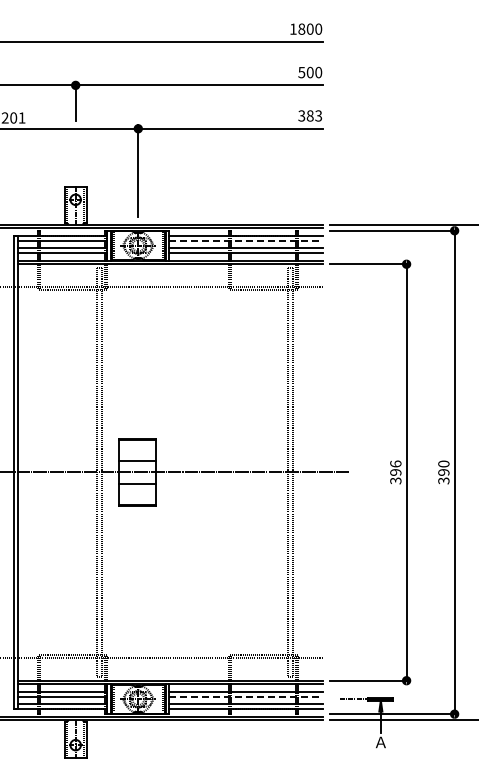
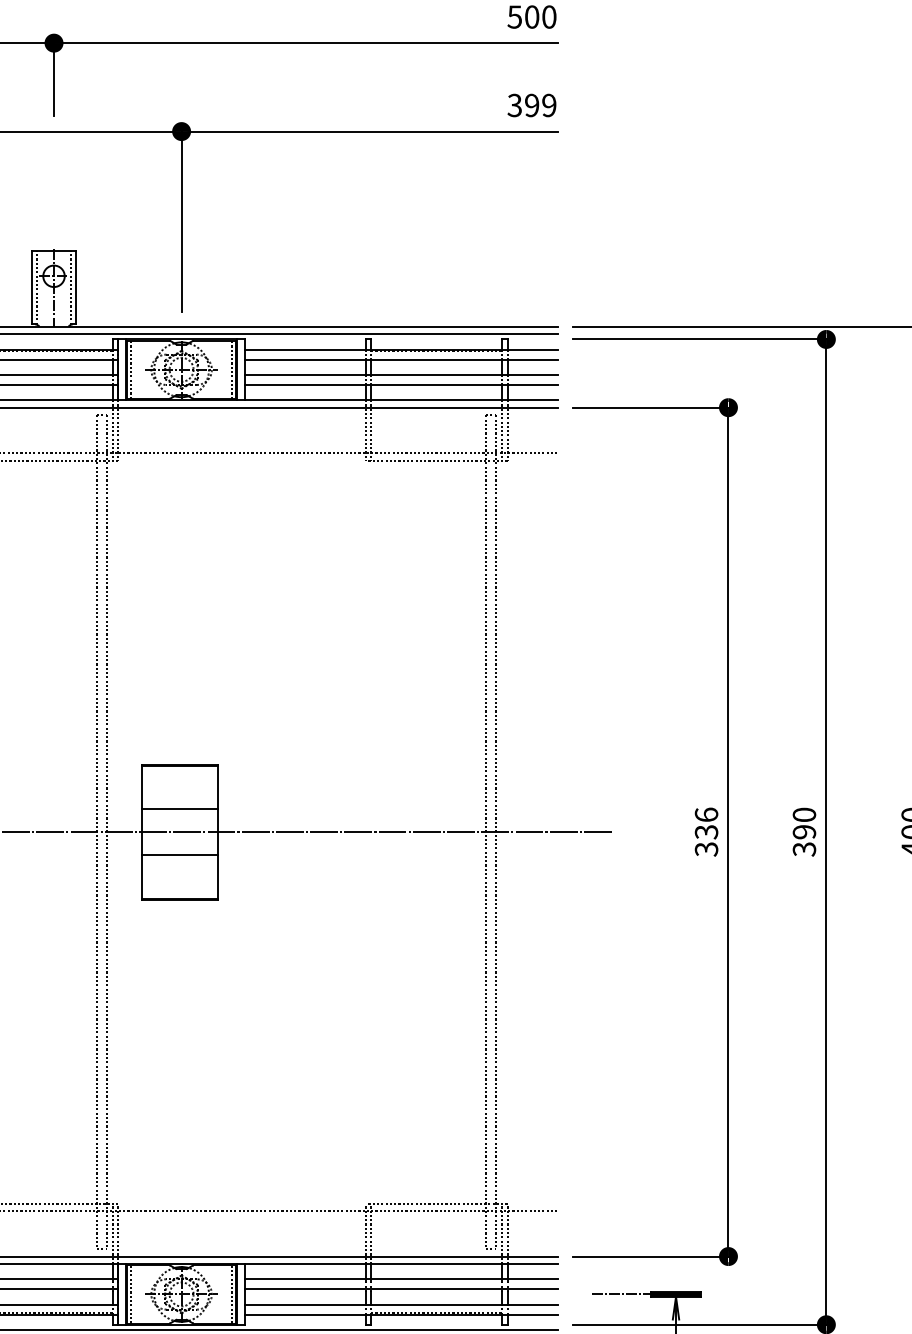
text: (314, 115) -> (540, 104), 383 -> 399
line: (246, 240) -> (402, 359), dashed -> solid
text: (395, 472) -> (705, 832), 396 -> 336
line: (246, 696) -> (402, 1288), dashed -> solid

